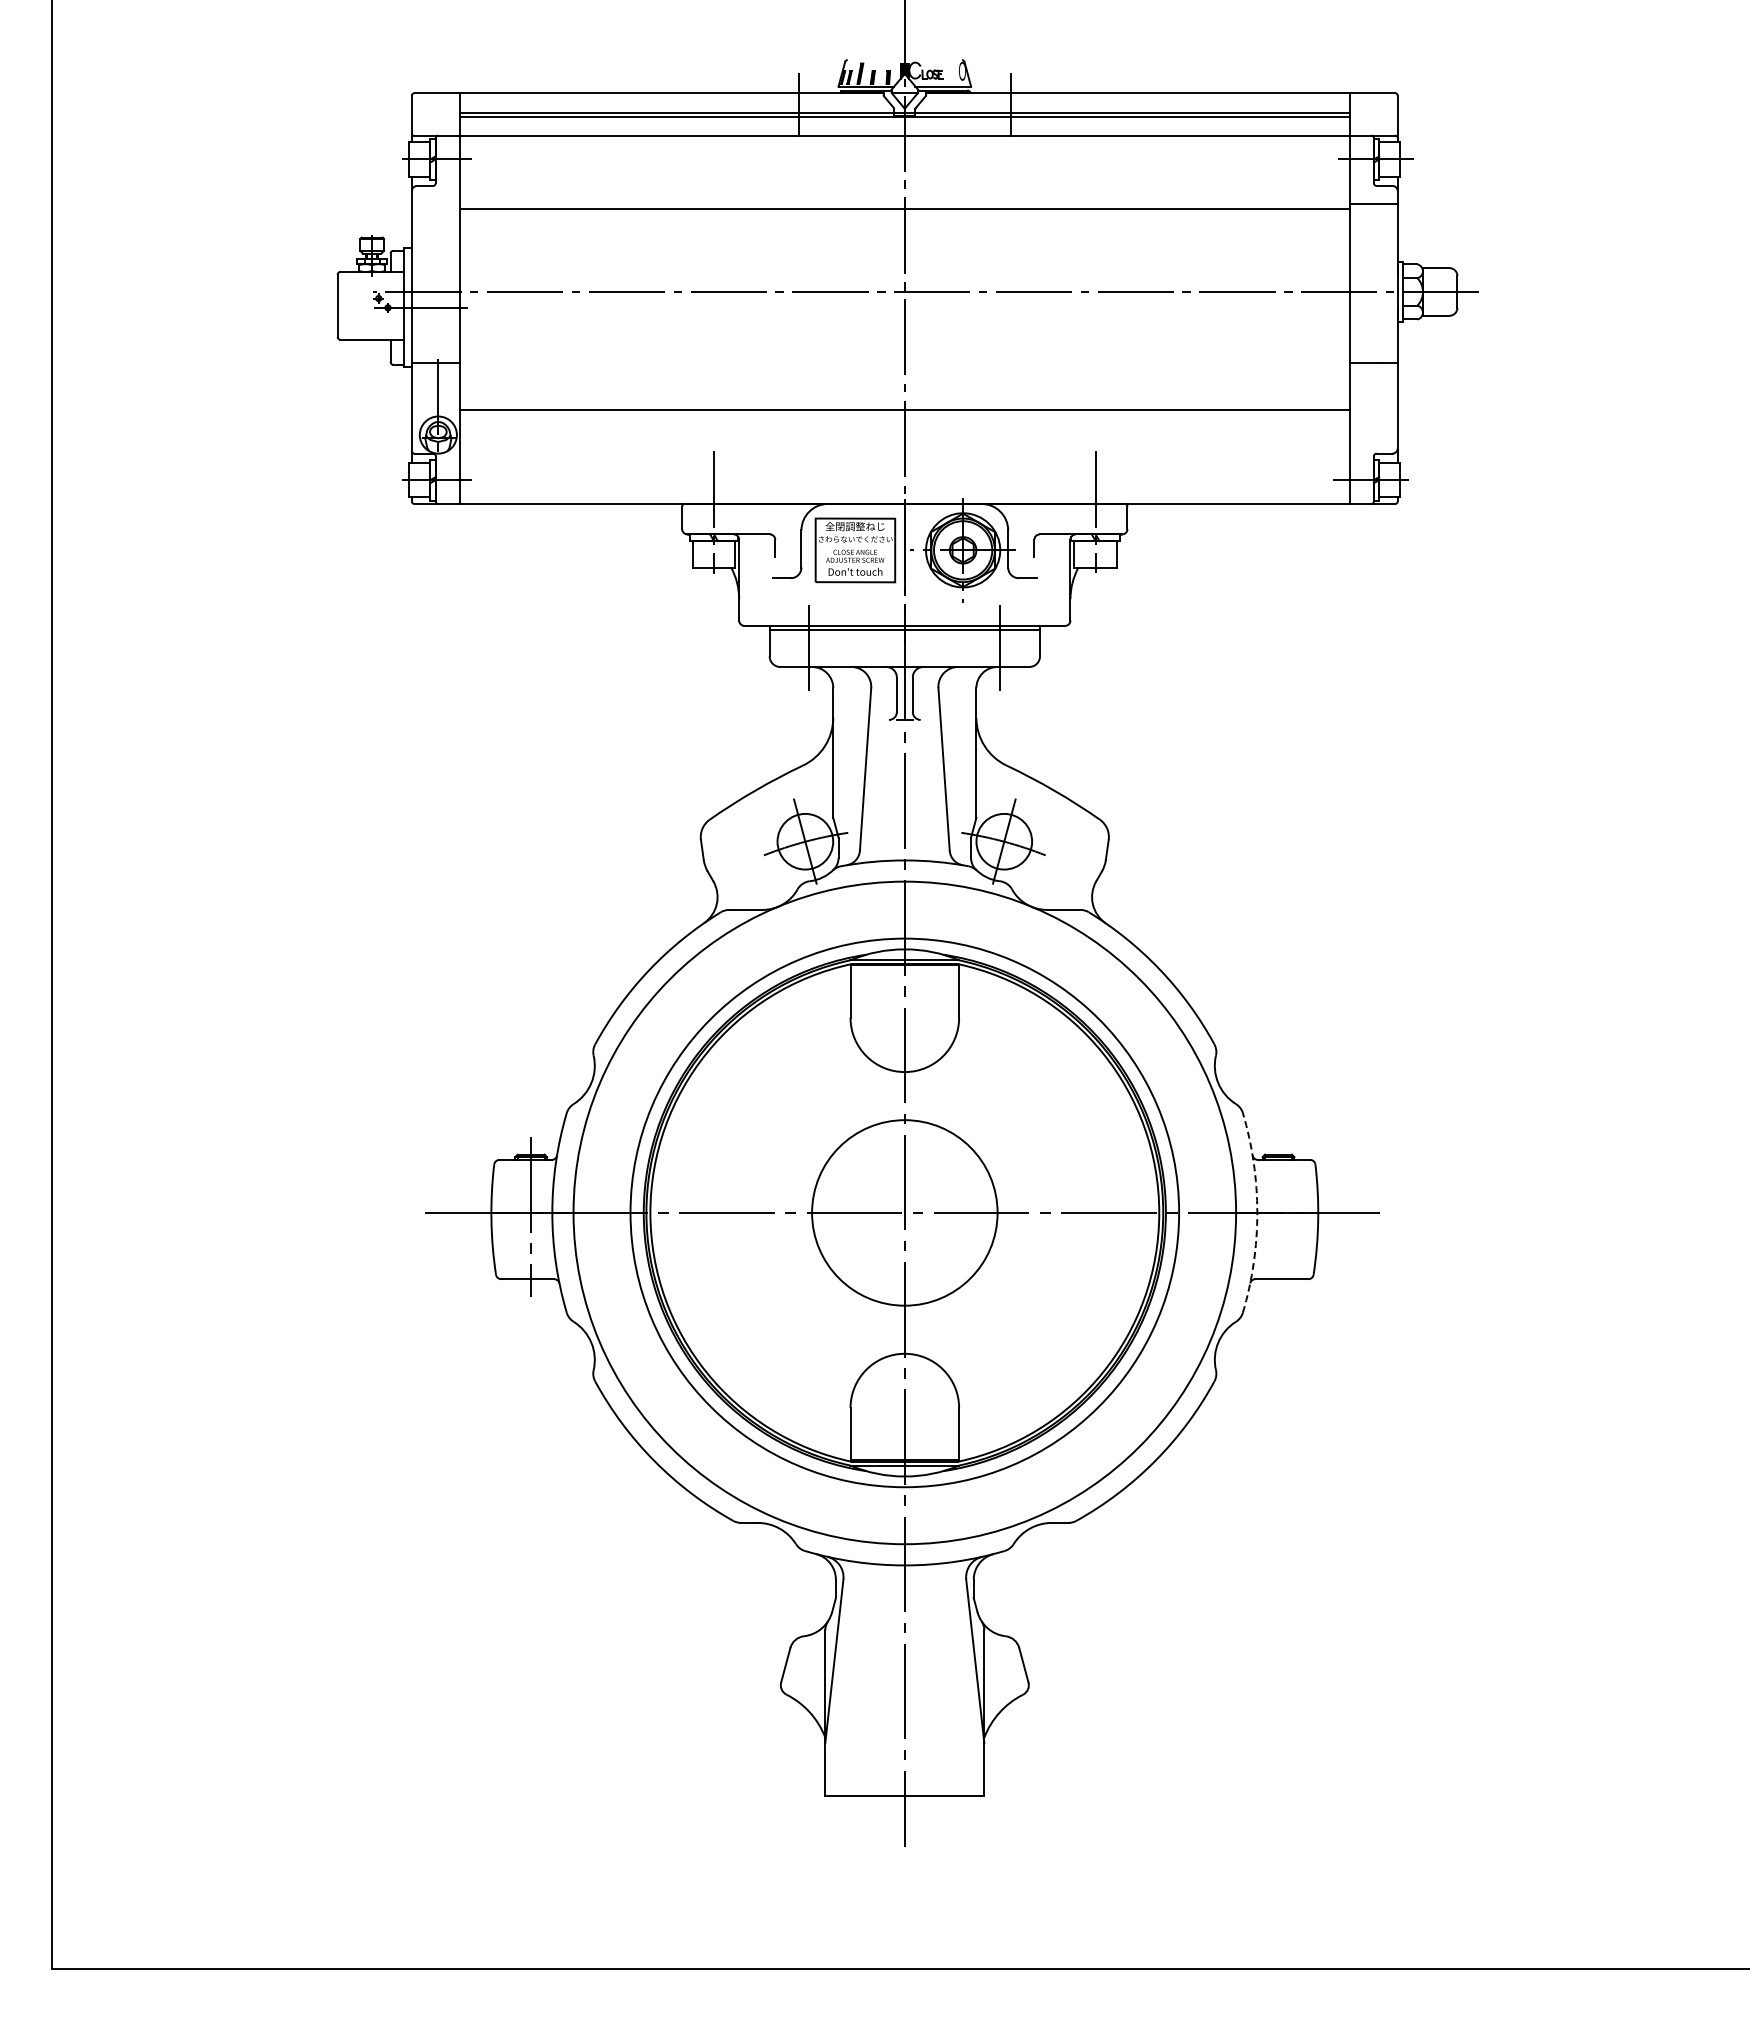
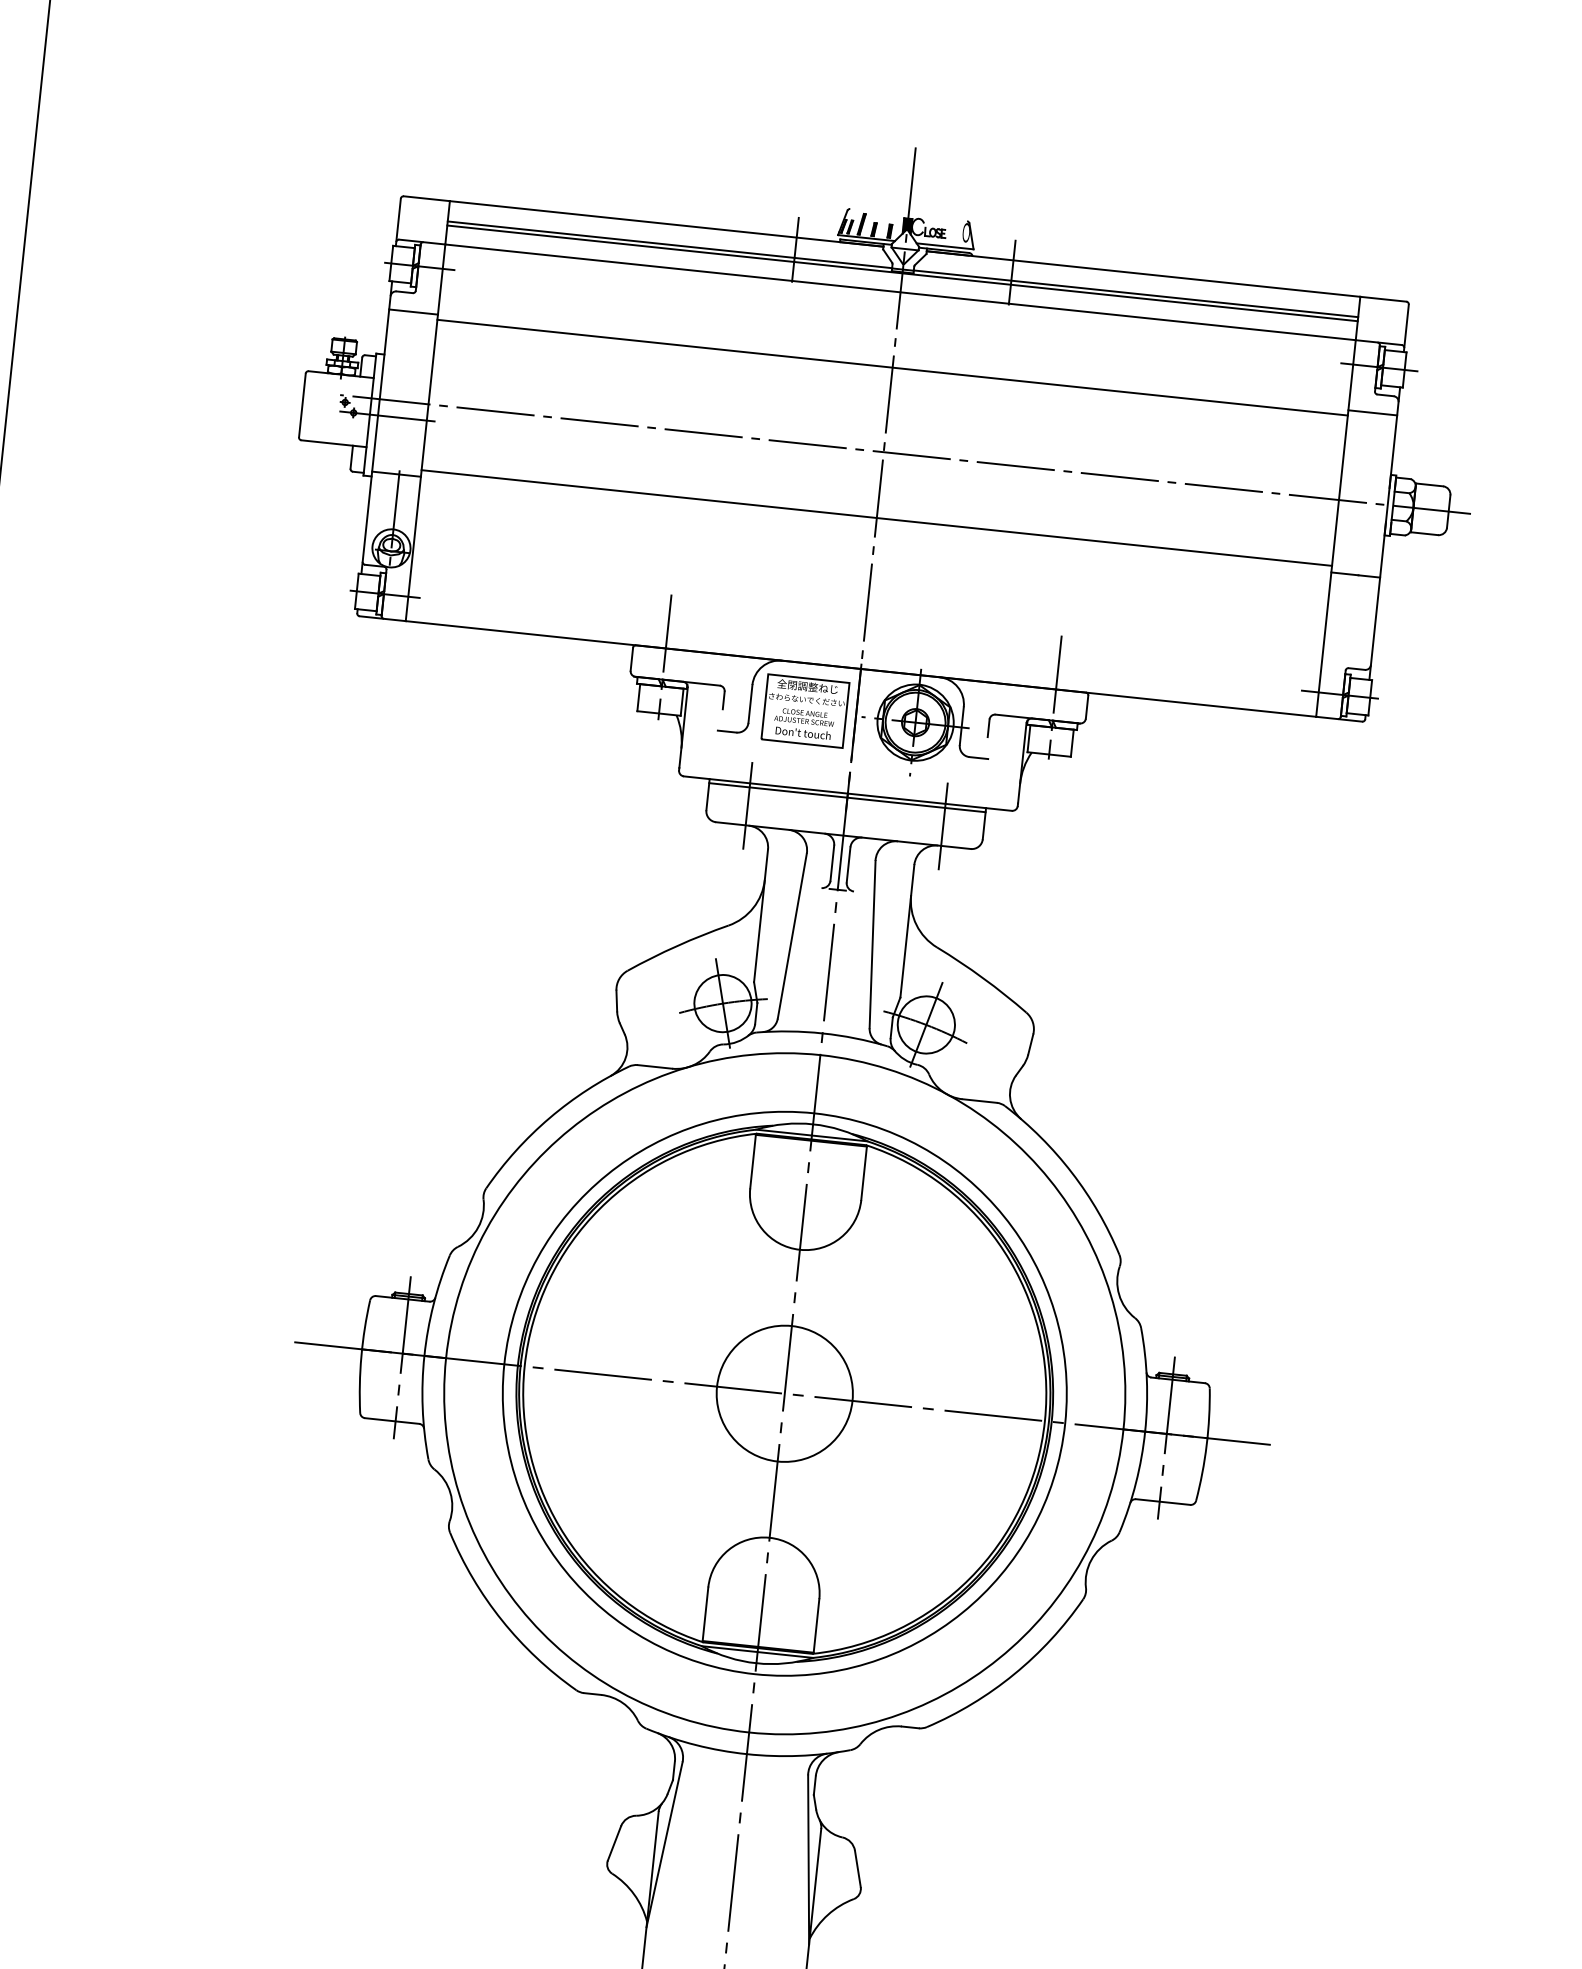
line: (435, 204) -> (413, 312), added
line: (904, 410) -> (876, 518), moved
circle: (904, 1212) -> (784, 1393), size x0.71
arc: (1257, 1212) -> (1145, 1431), dashed -> solid
line: (1278, 1216) -> (1166, 1437), added

